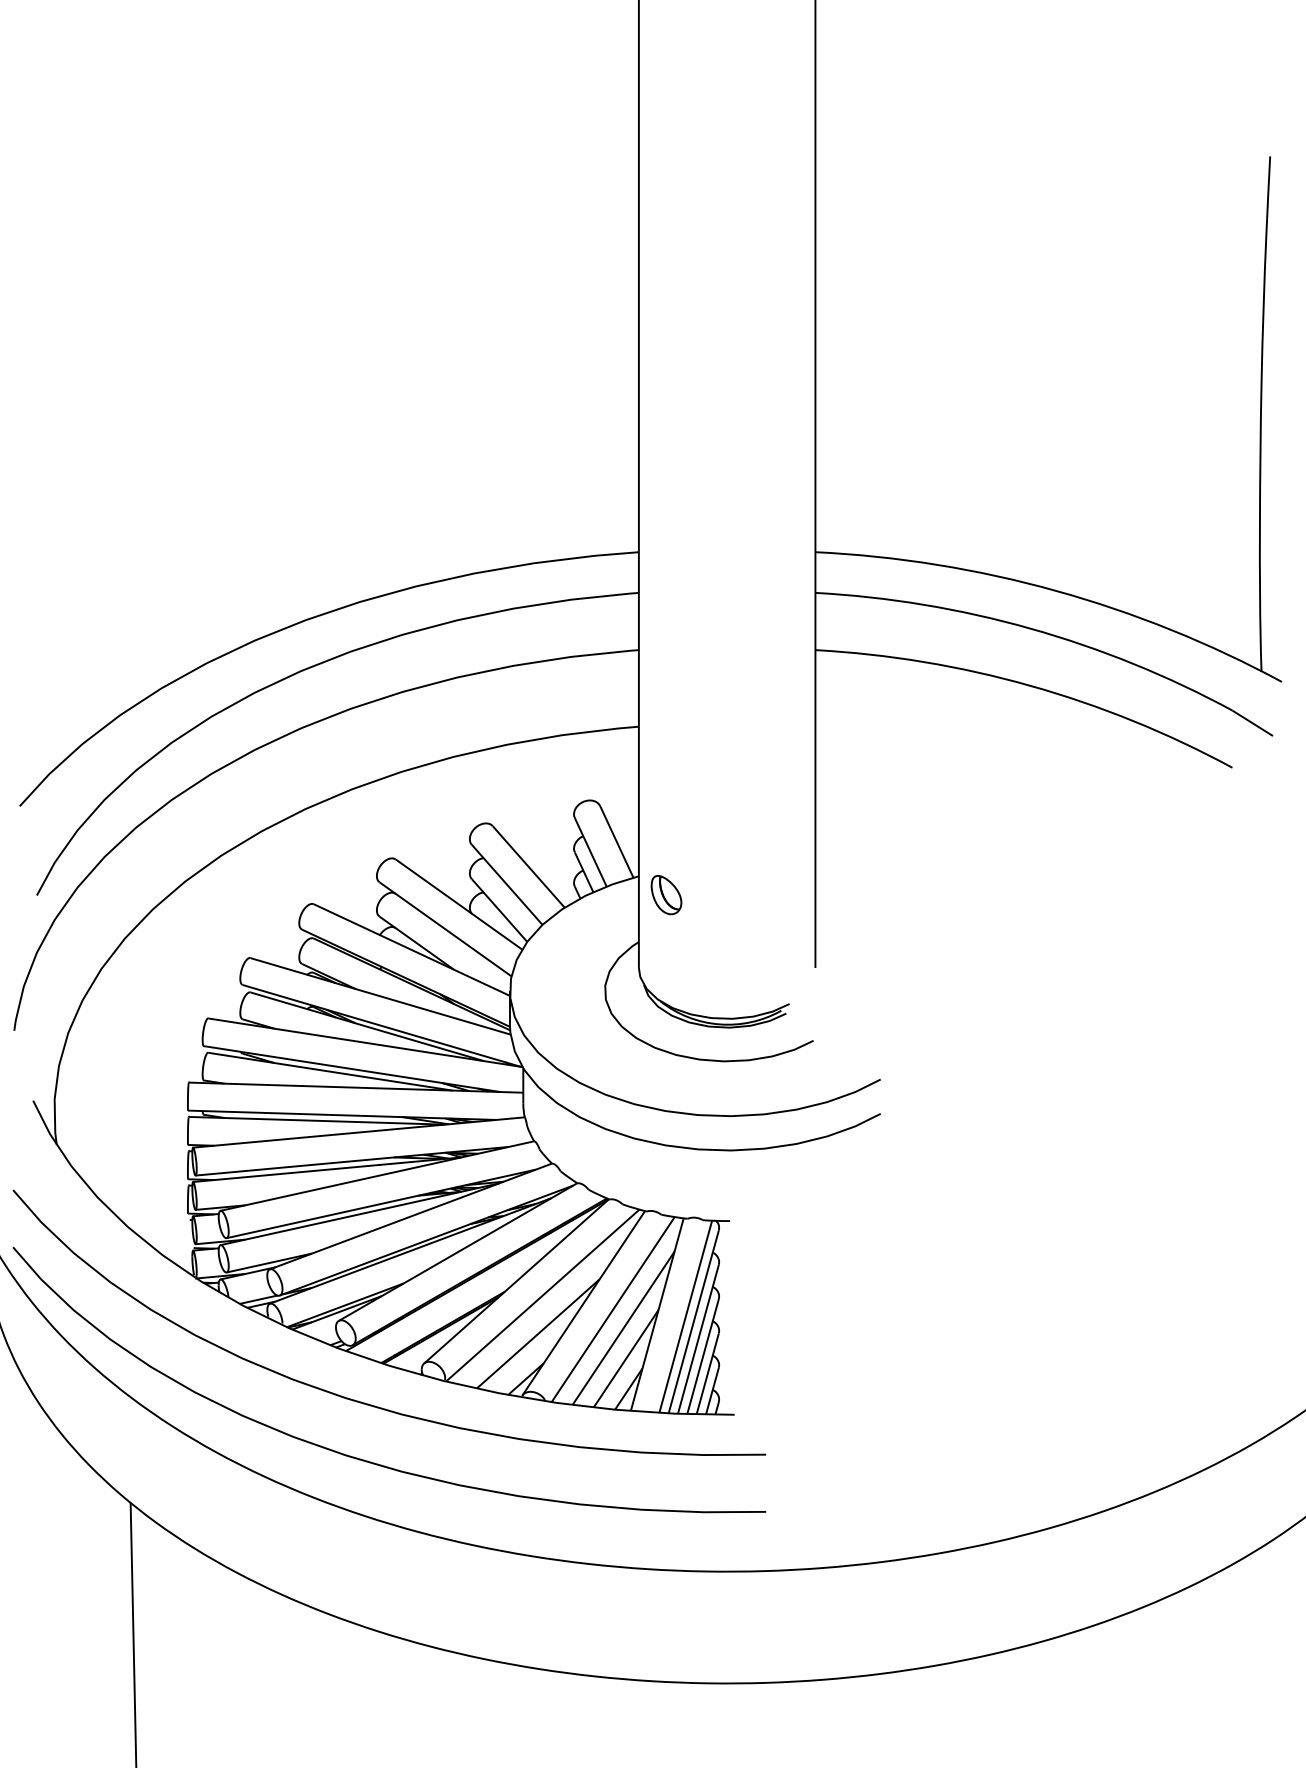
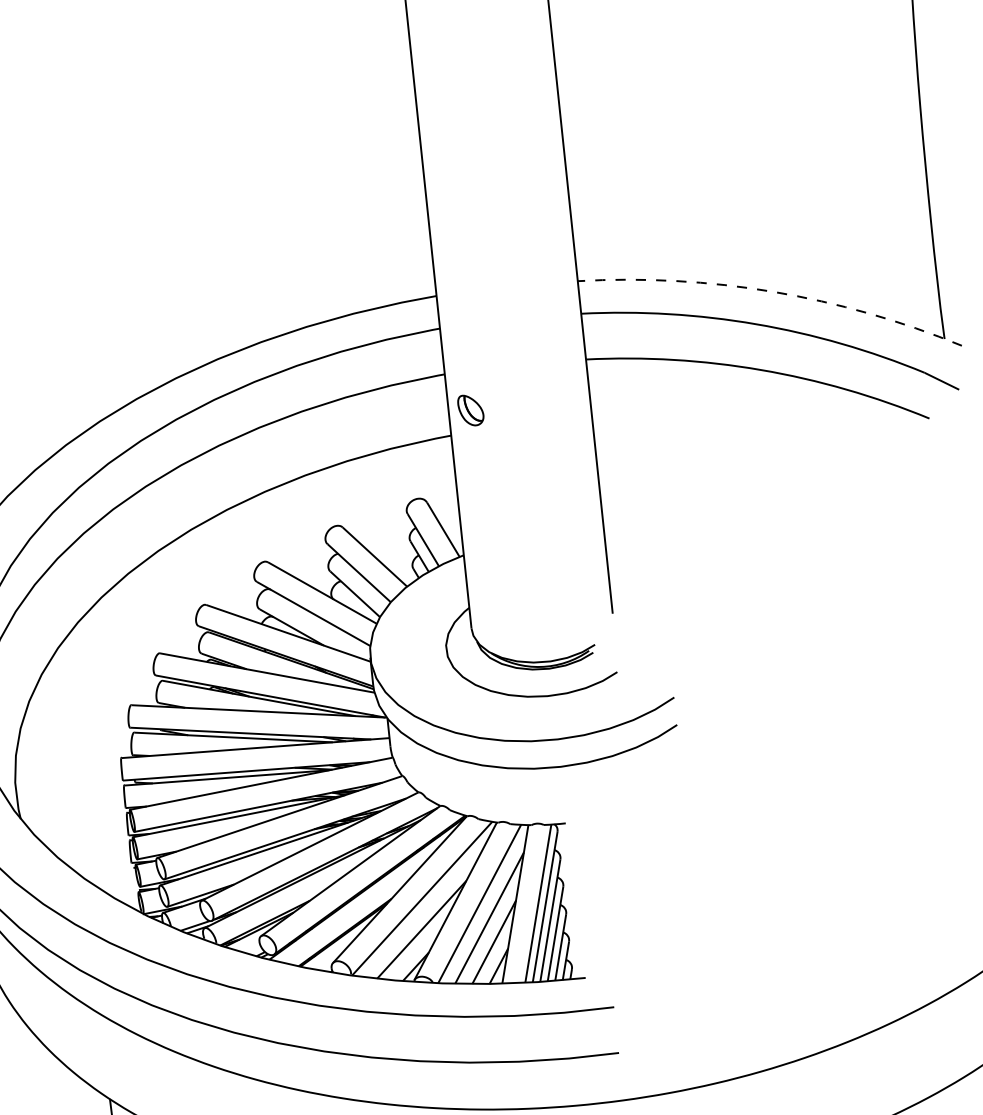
arc: (1056, 590) -> (773, 291), solid -> dashed
part: (666, 895) -> (470, 410), moved

